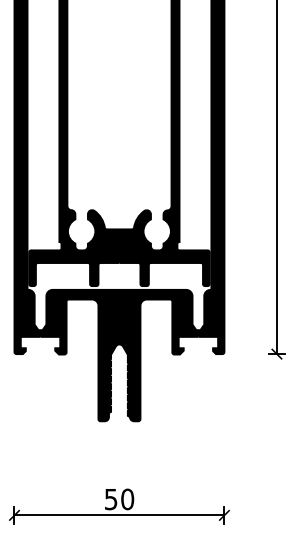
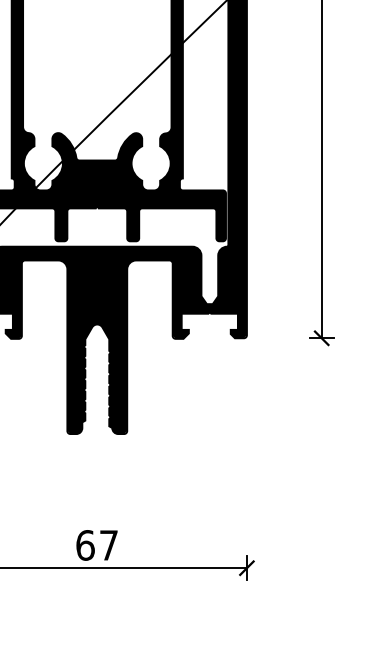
text: (119, 499) -> (97, 545), 50 -> 67

